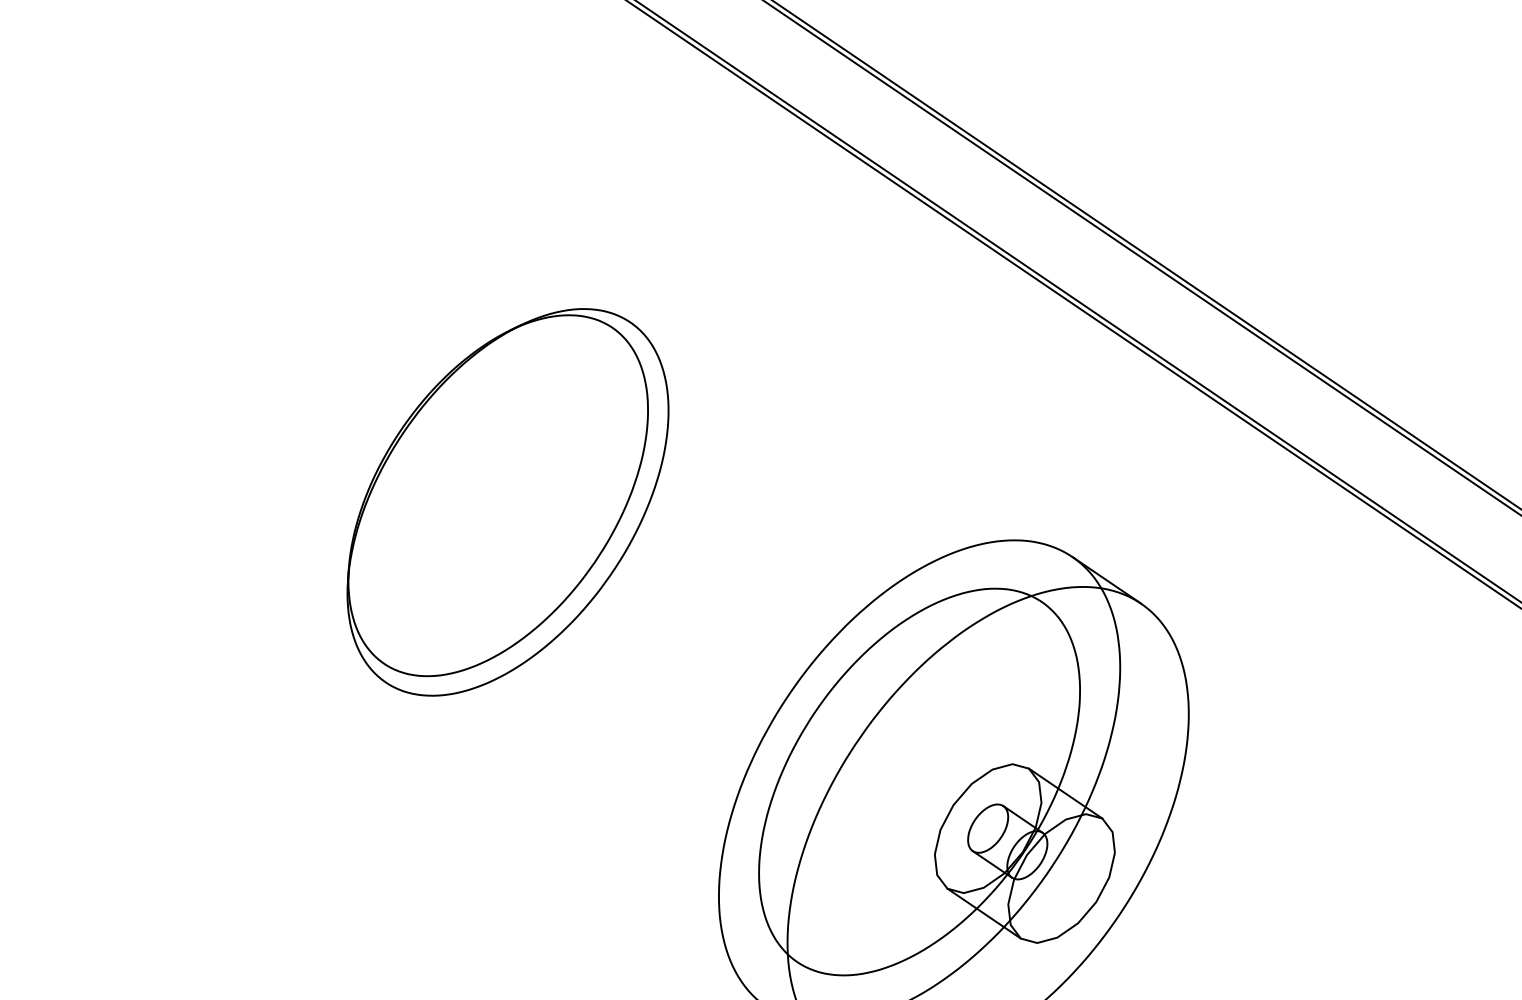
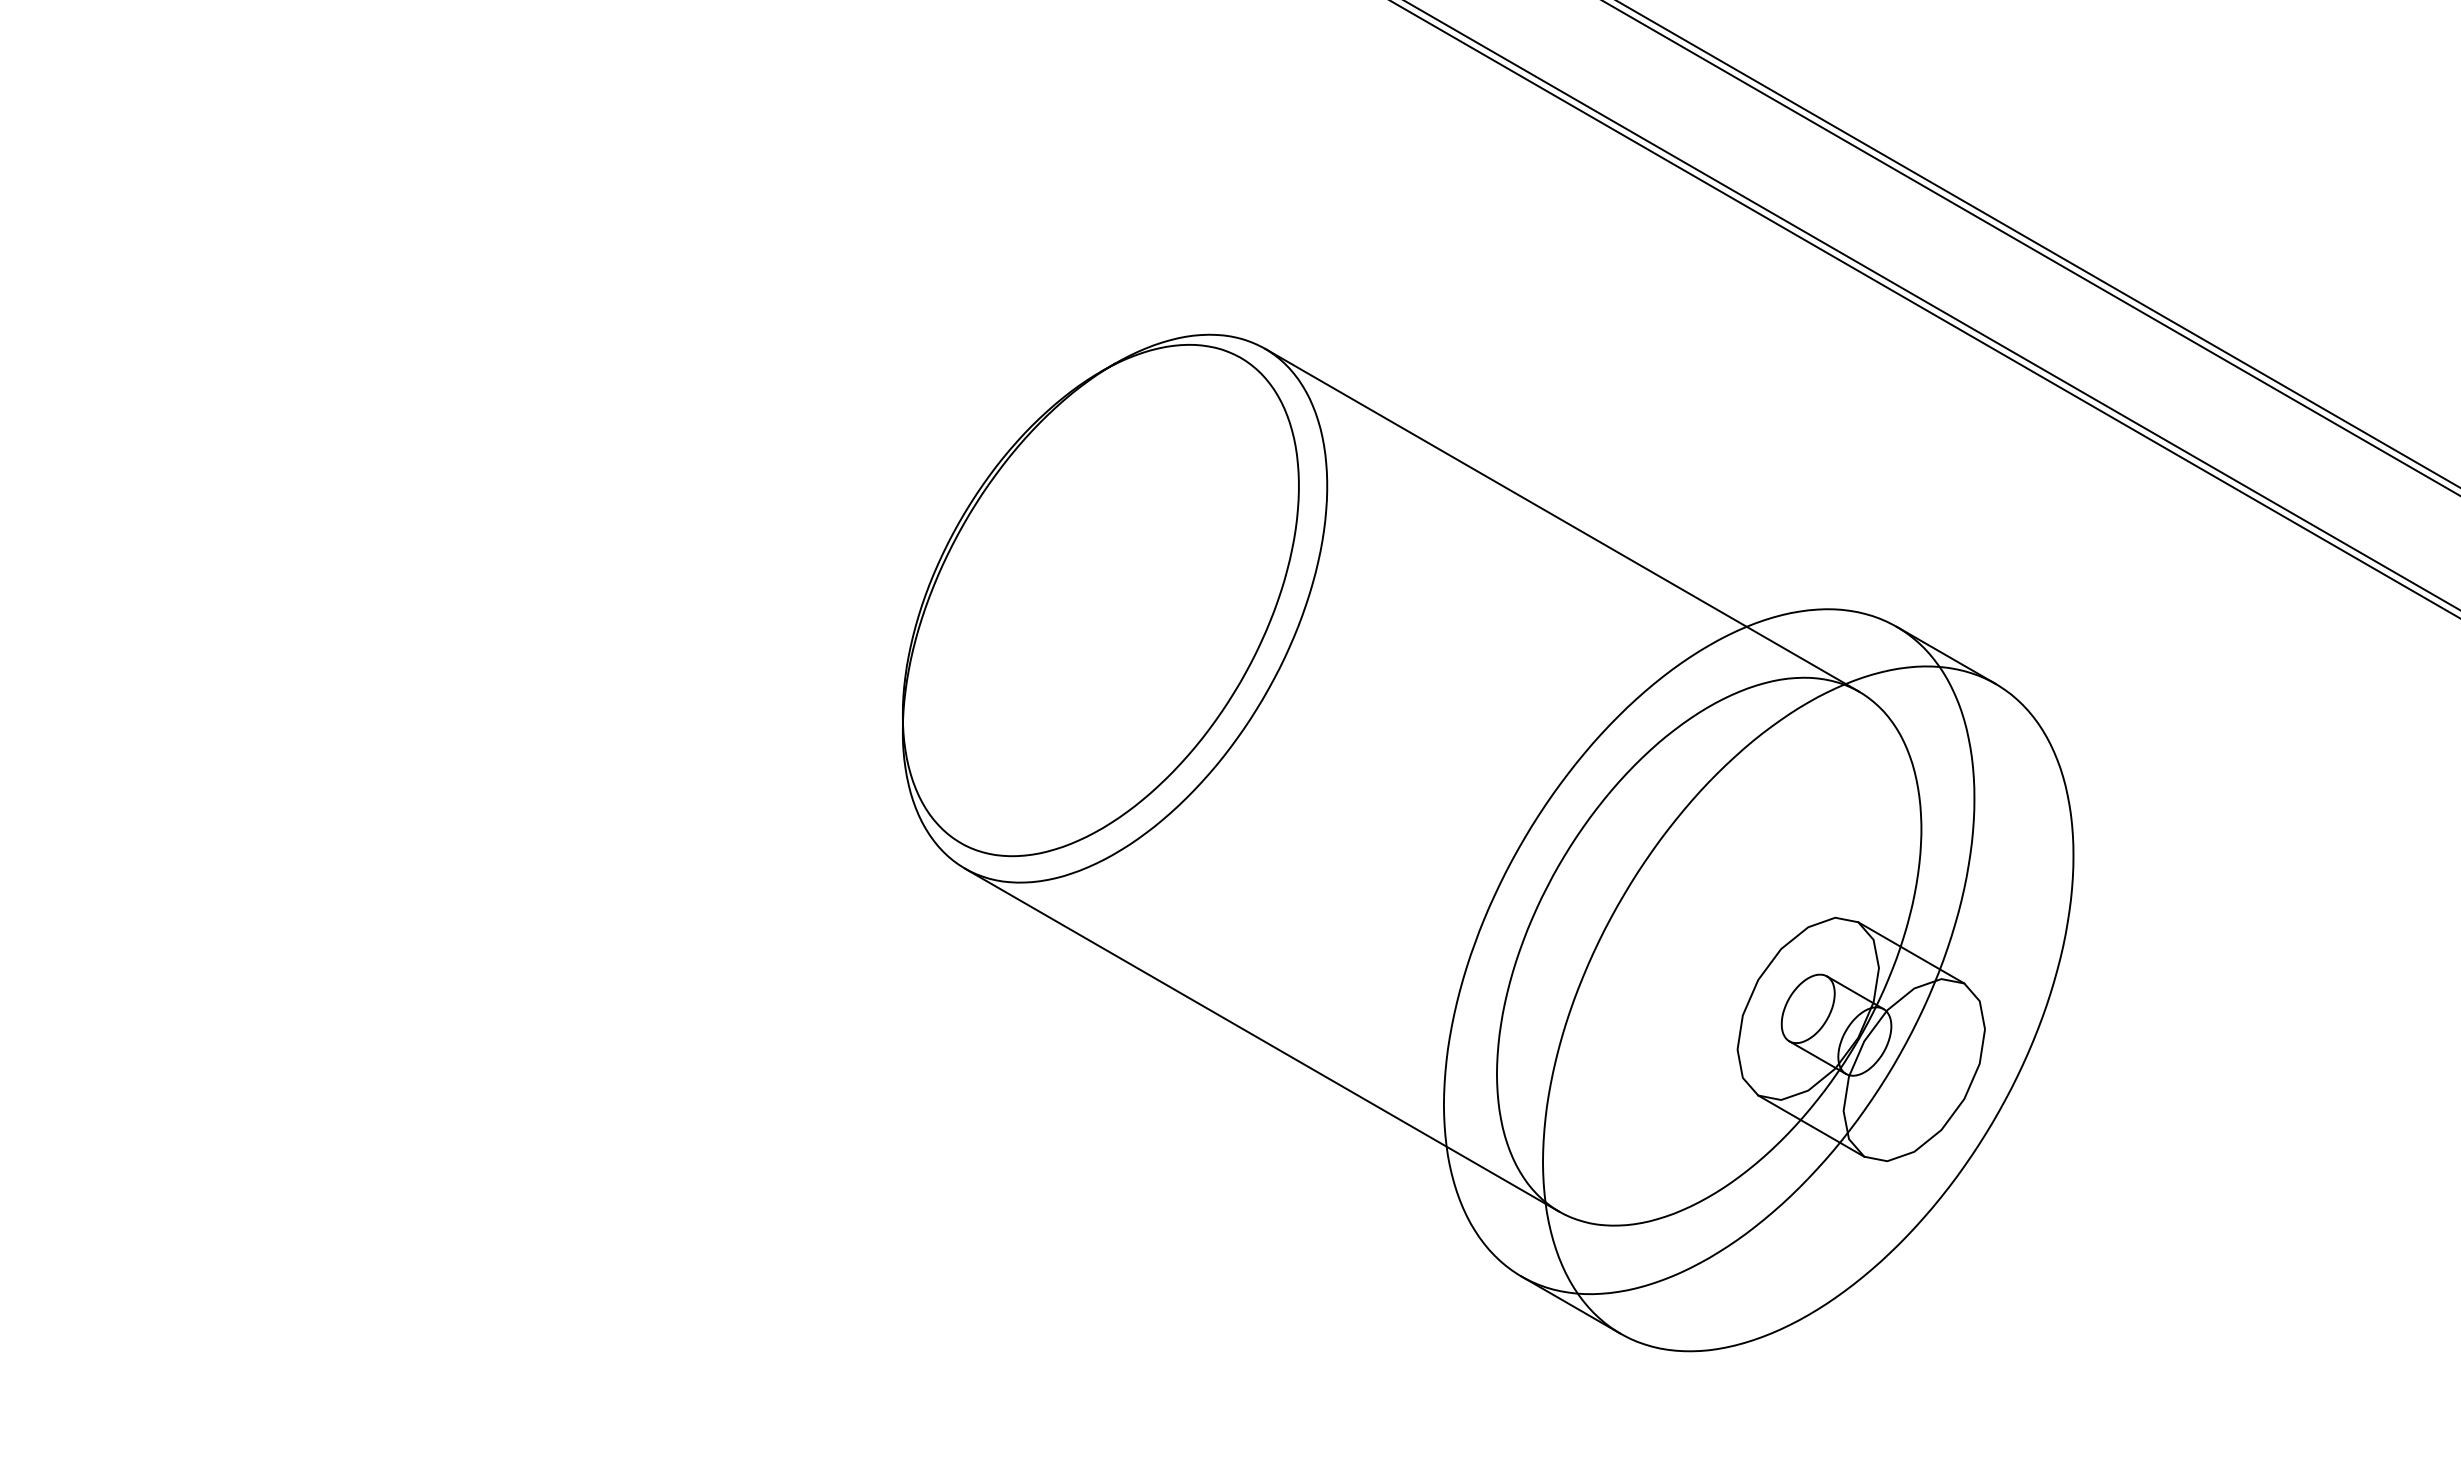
line: (836, 461) -> (1562, 519), added
line: (591, 821) -> (1261, 1039), added

